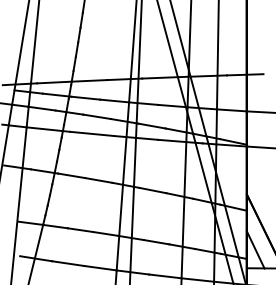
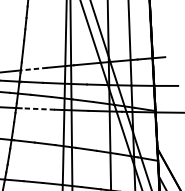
line: (89, 80) -> (34, 68), solid -> dashed
line: (91, 133) -> (37, 108), solid -> dashed

